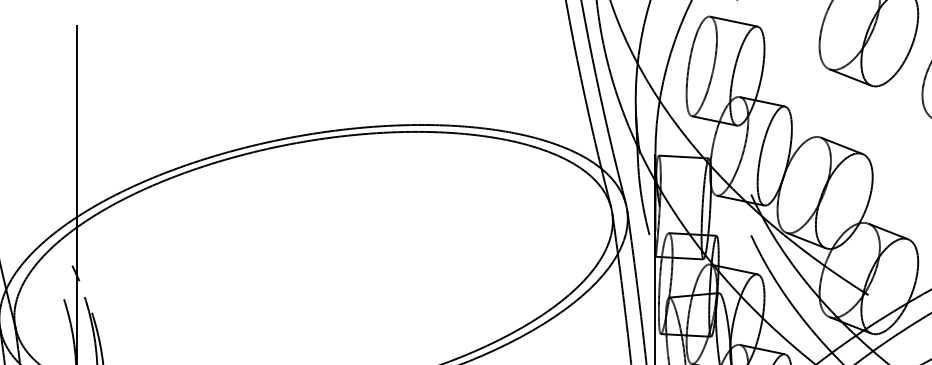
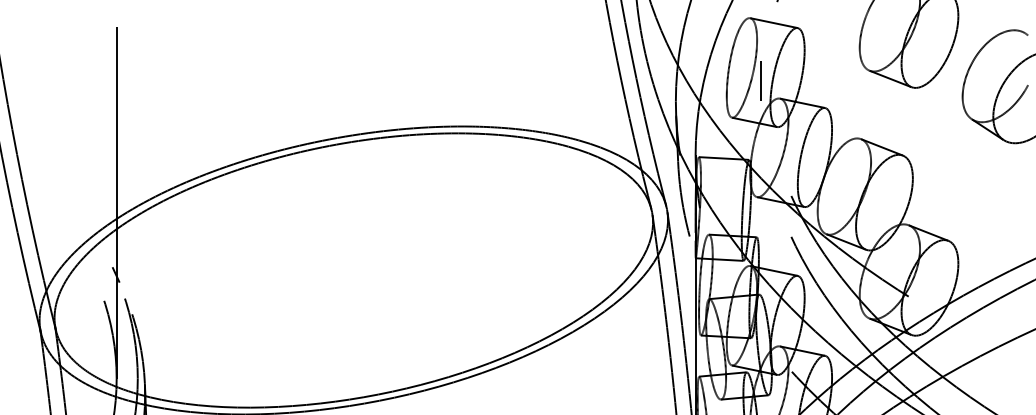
line: (720, 79) -> (760, 80), added

